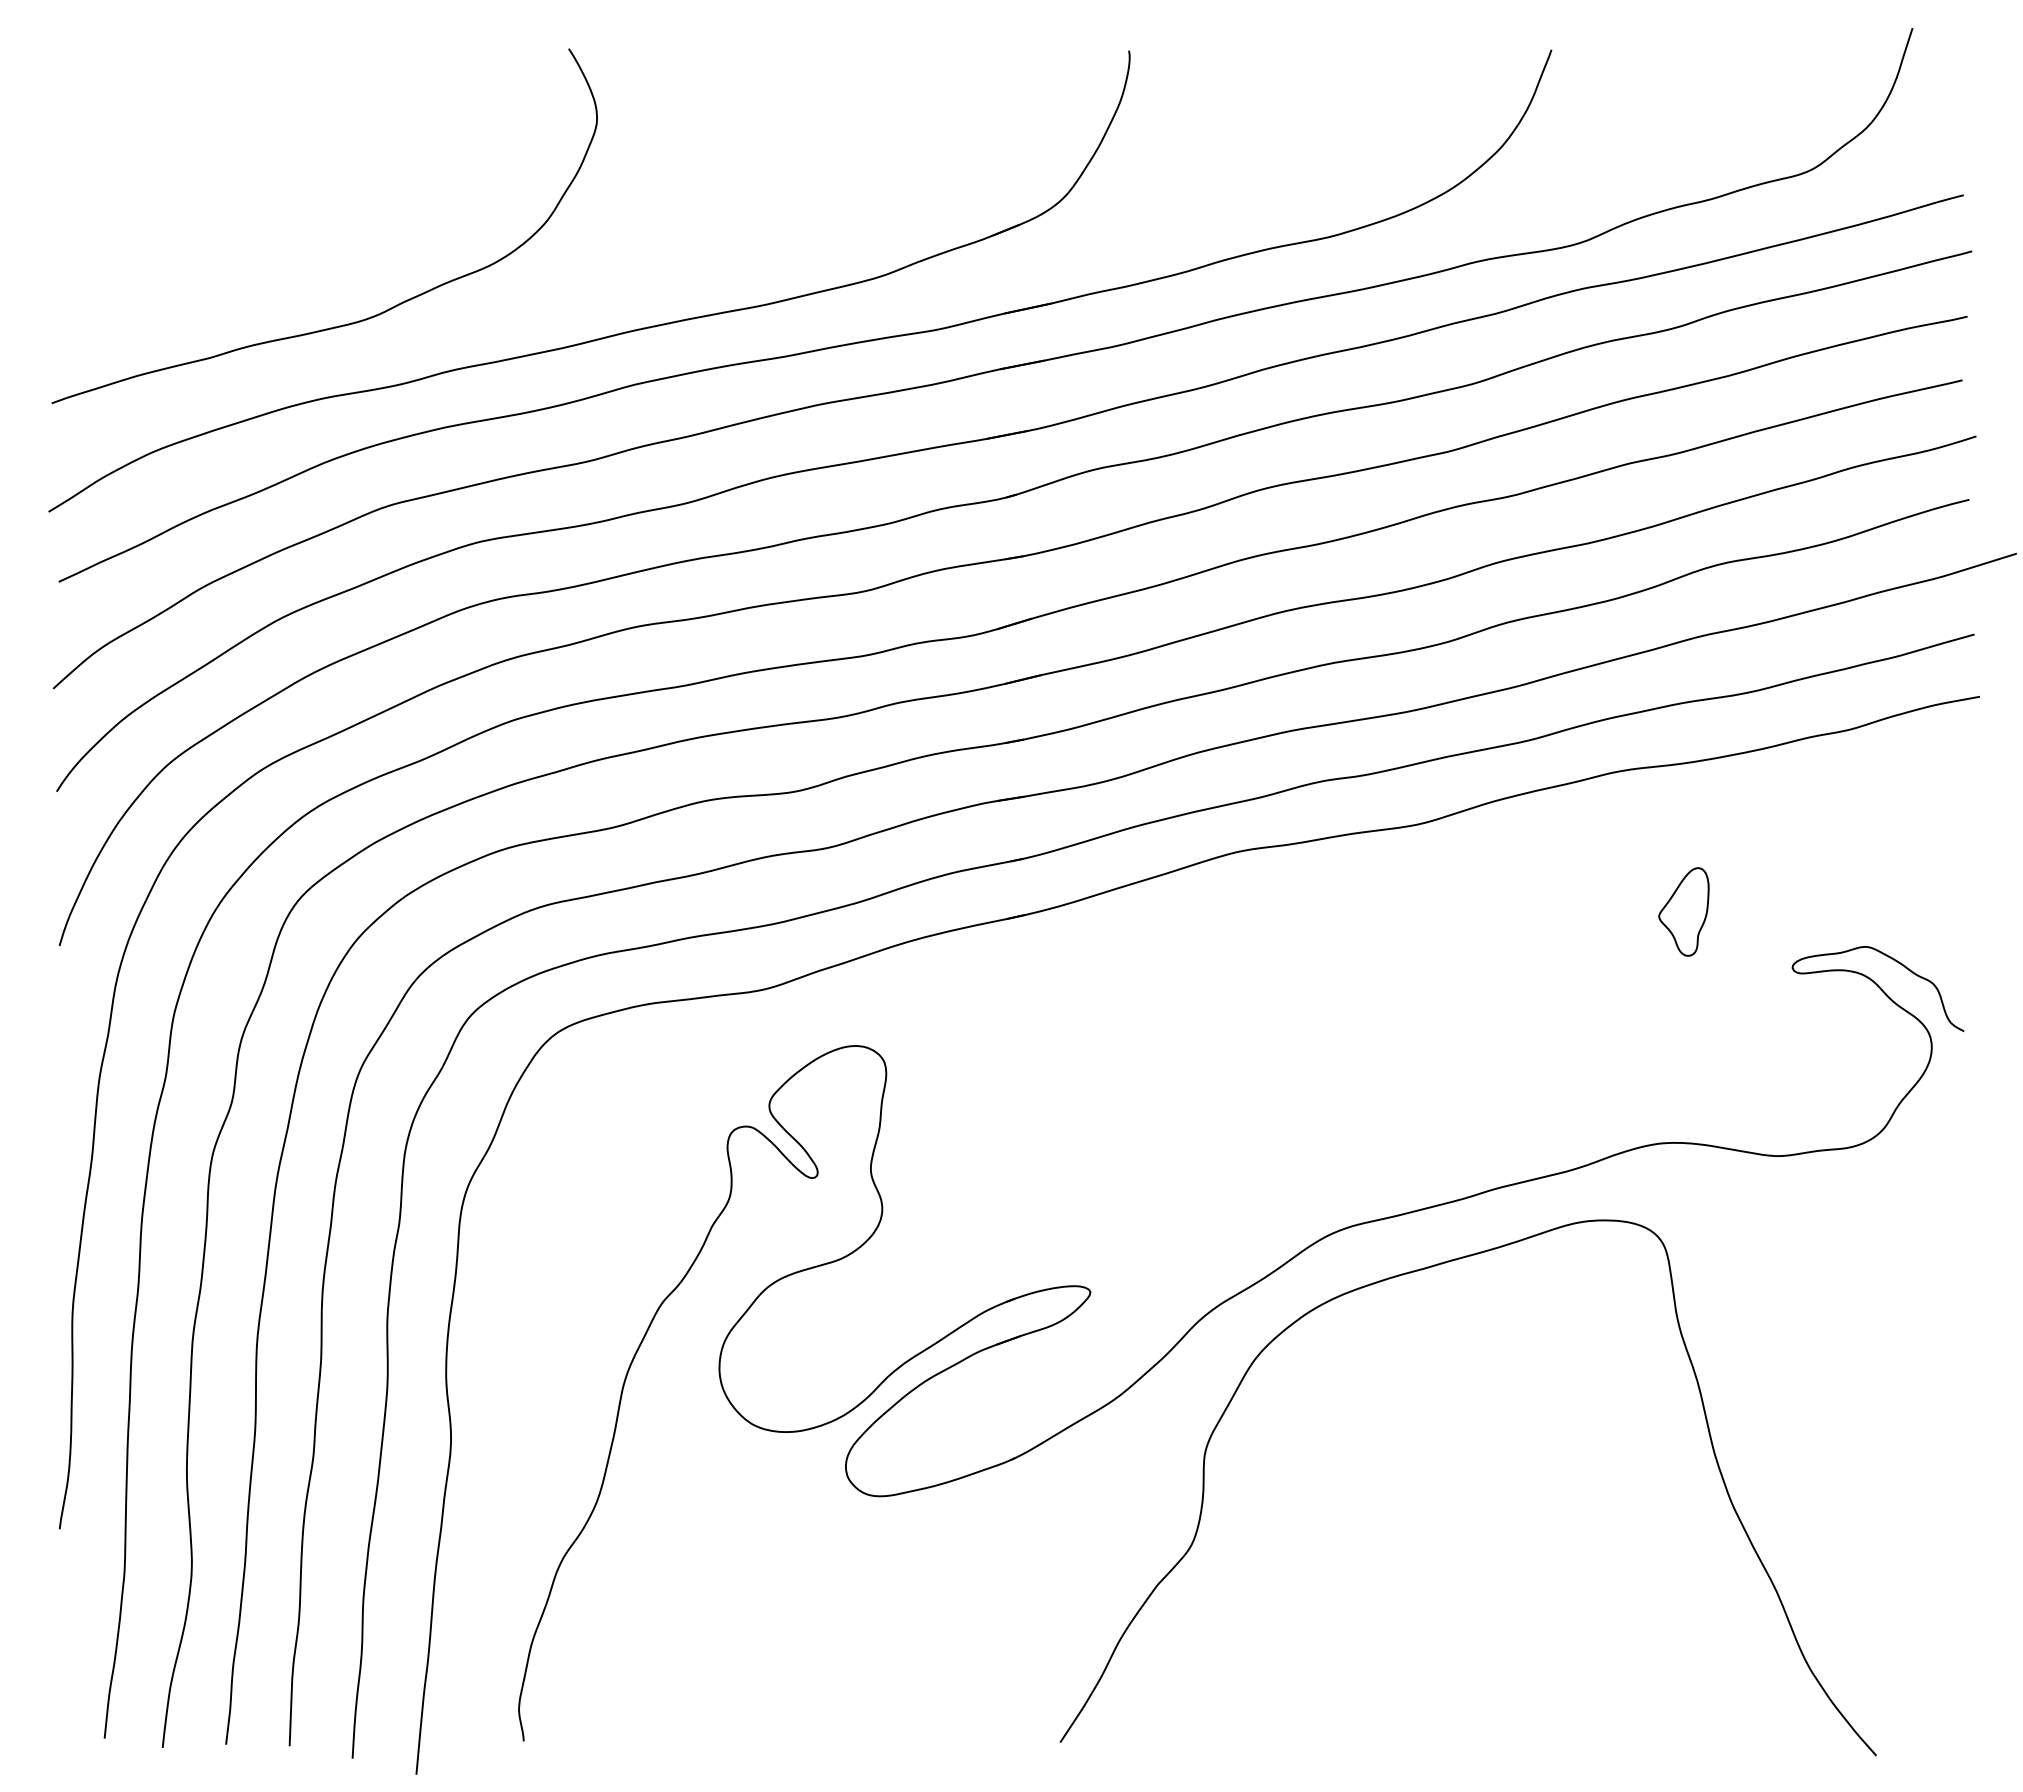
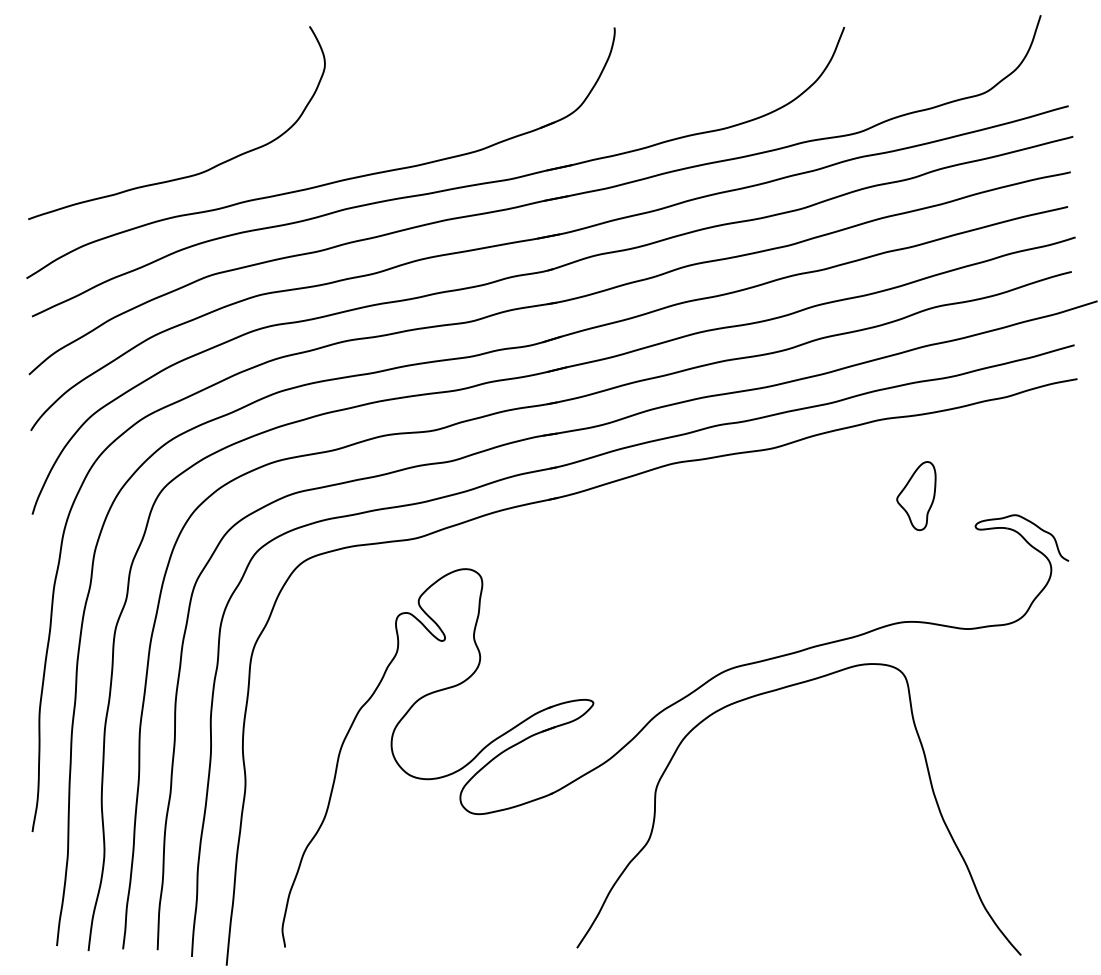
part: (1684, 912) -> (916, 496), size x1.43

